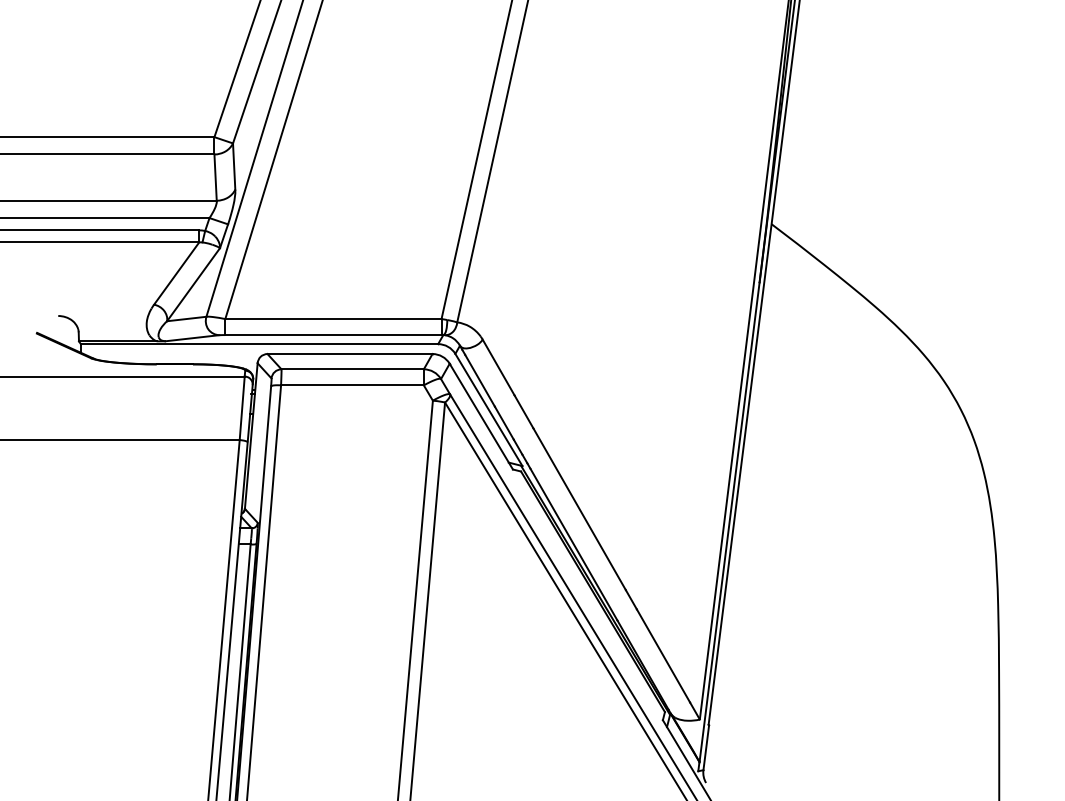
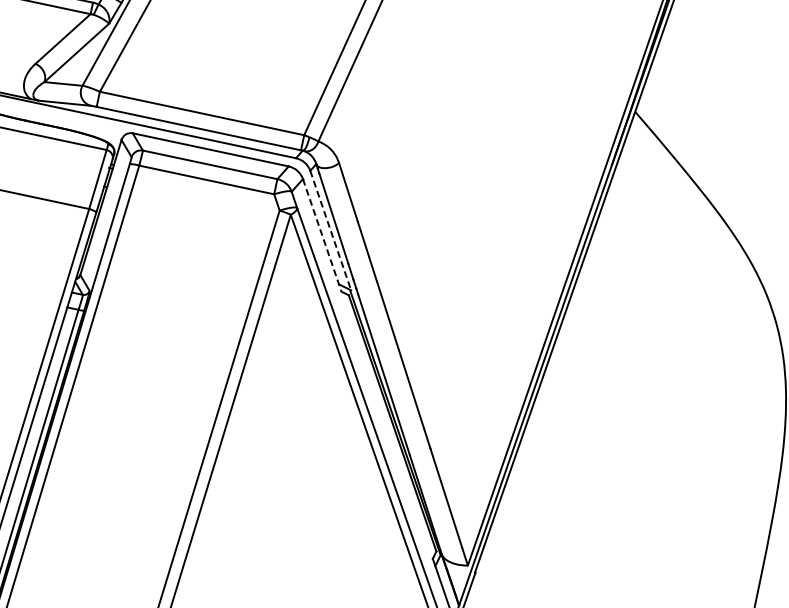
line: (489, 410) -> (331, 231), solid -> dashed
line: (481, 416) -> (322, 235), solid -> dashed

